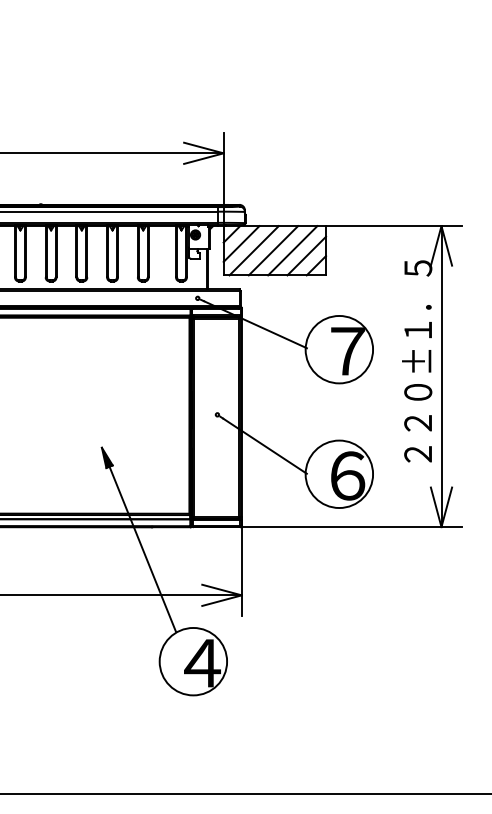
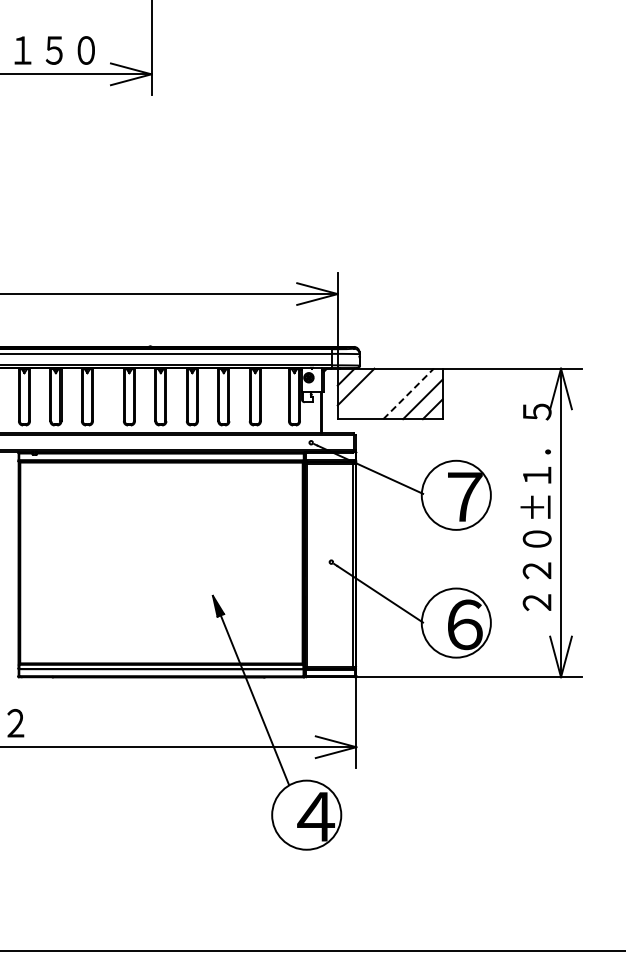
line: (253, 250) -> (368, 393), removed
line: (273, 250) -> (388, 393), removed
line: (292, 250) -> (408, 393), solid -> dashed

